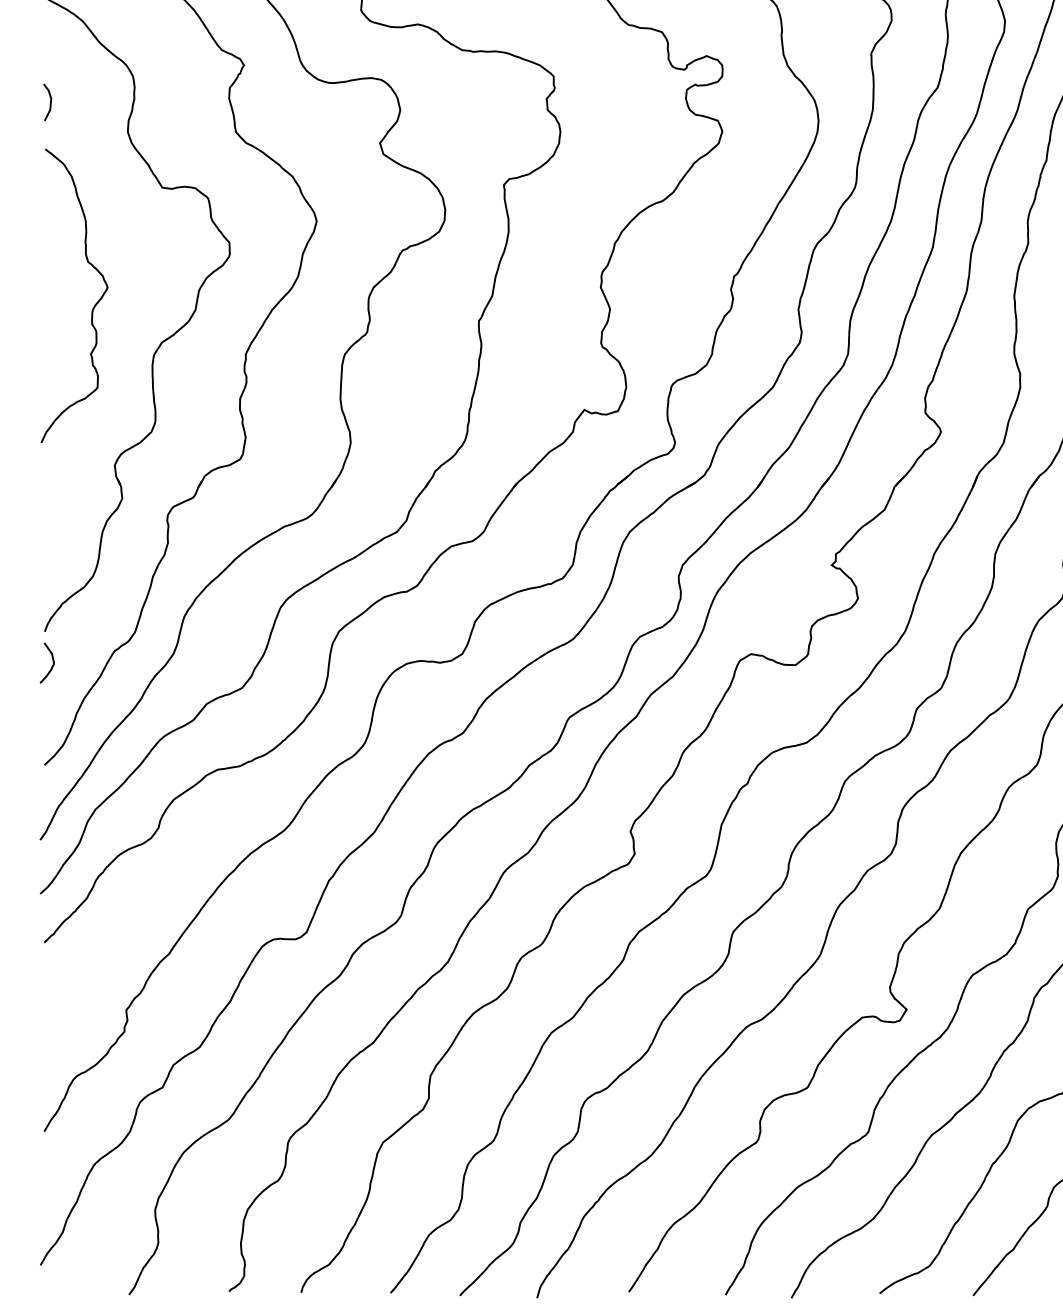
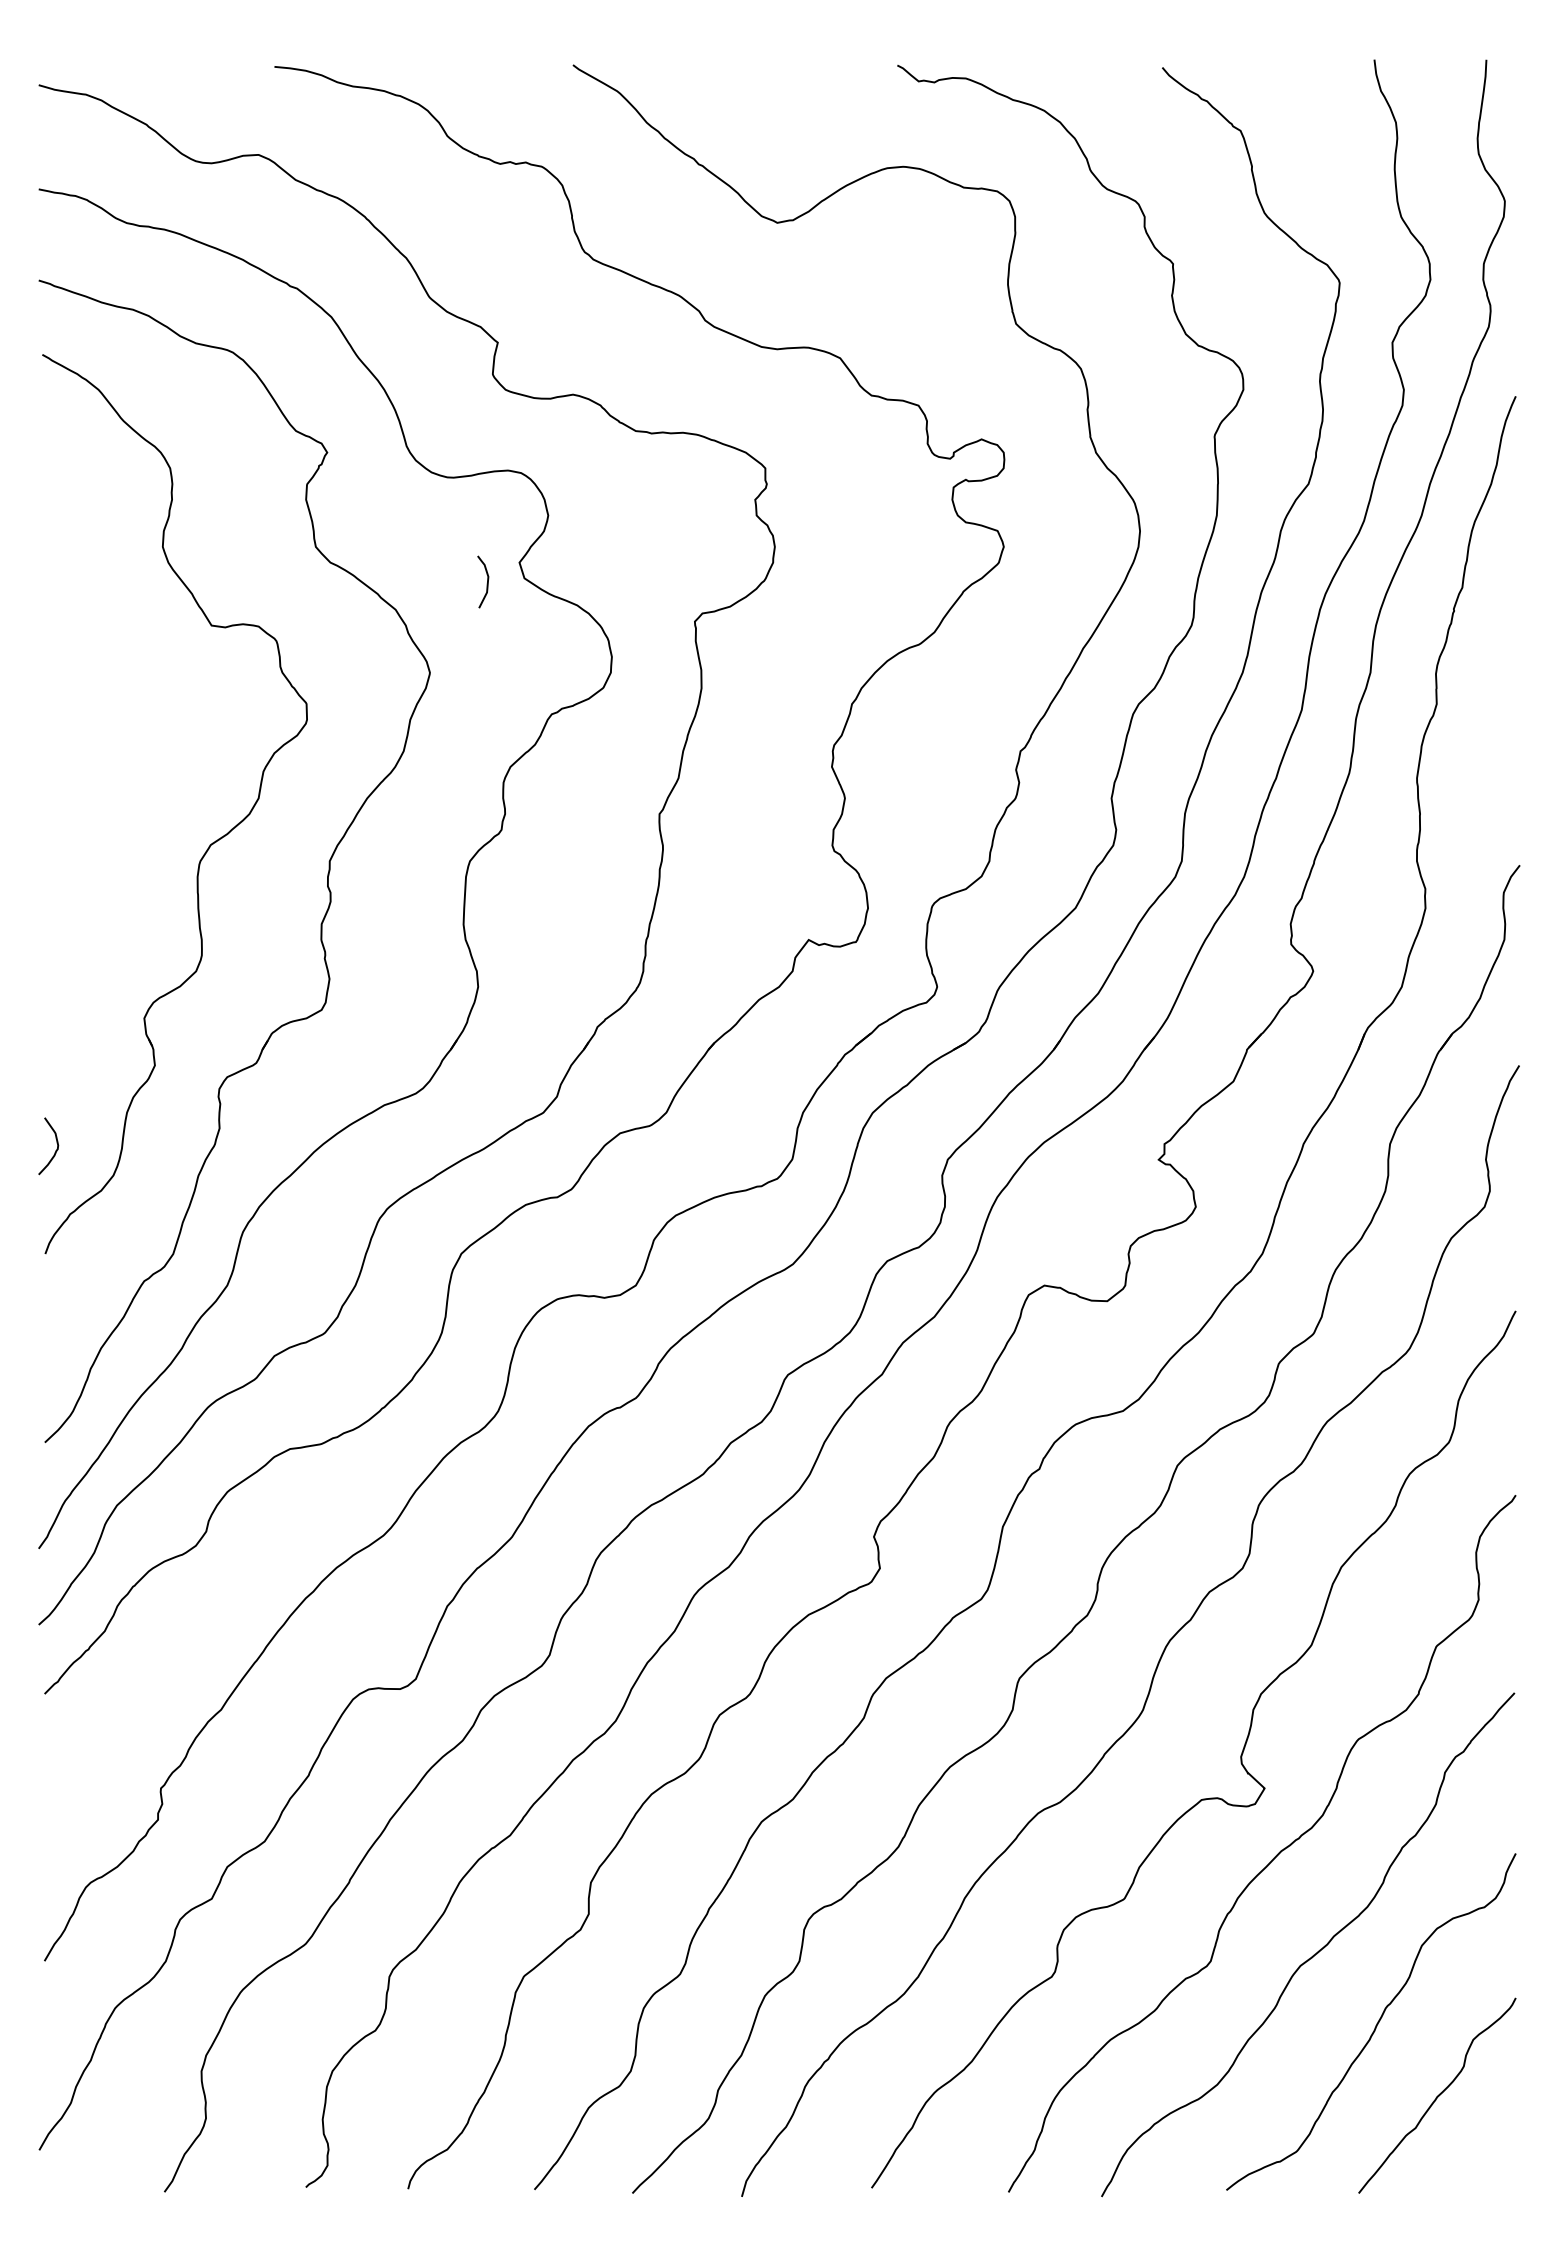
curve: (49, 103) -> (486, 583), moved
curve: (93, 307) -> (113, 795), removed
curve: (52, 666) -> (55, 1150), moved

